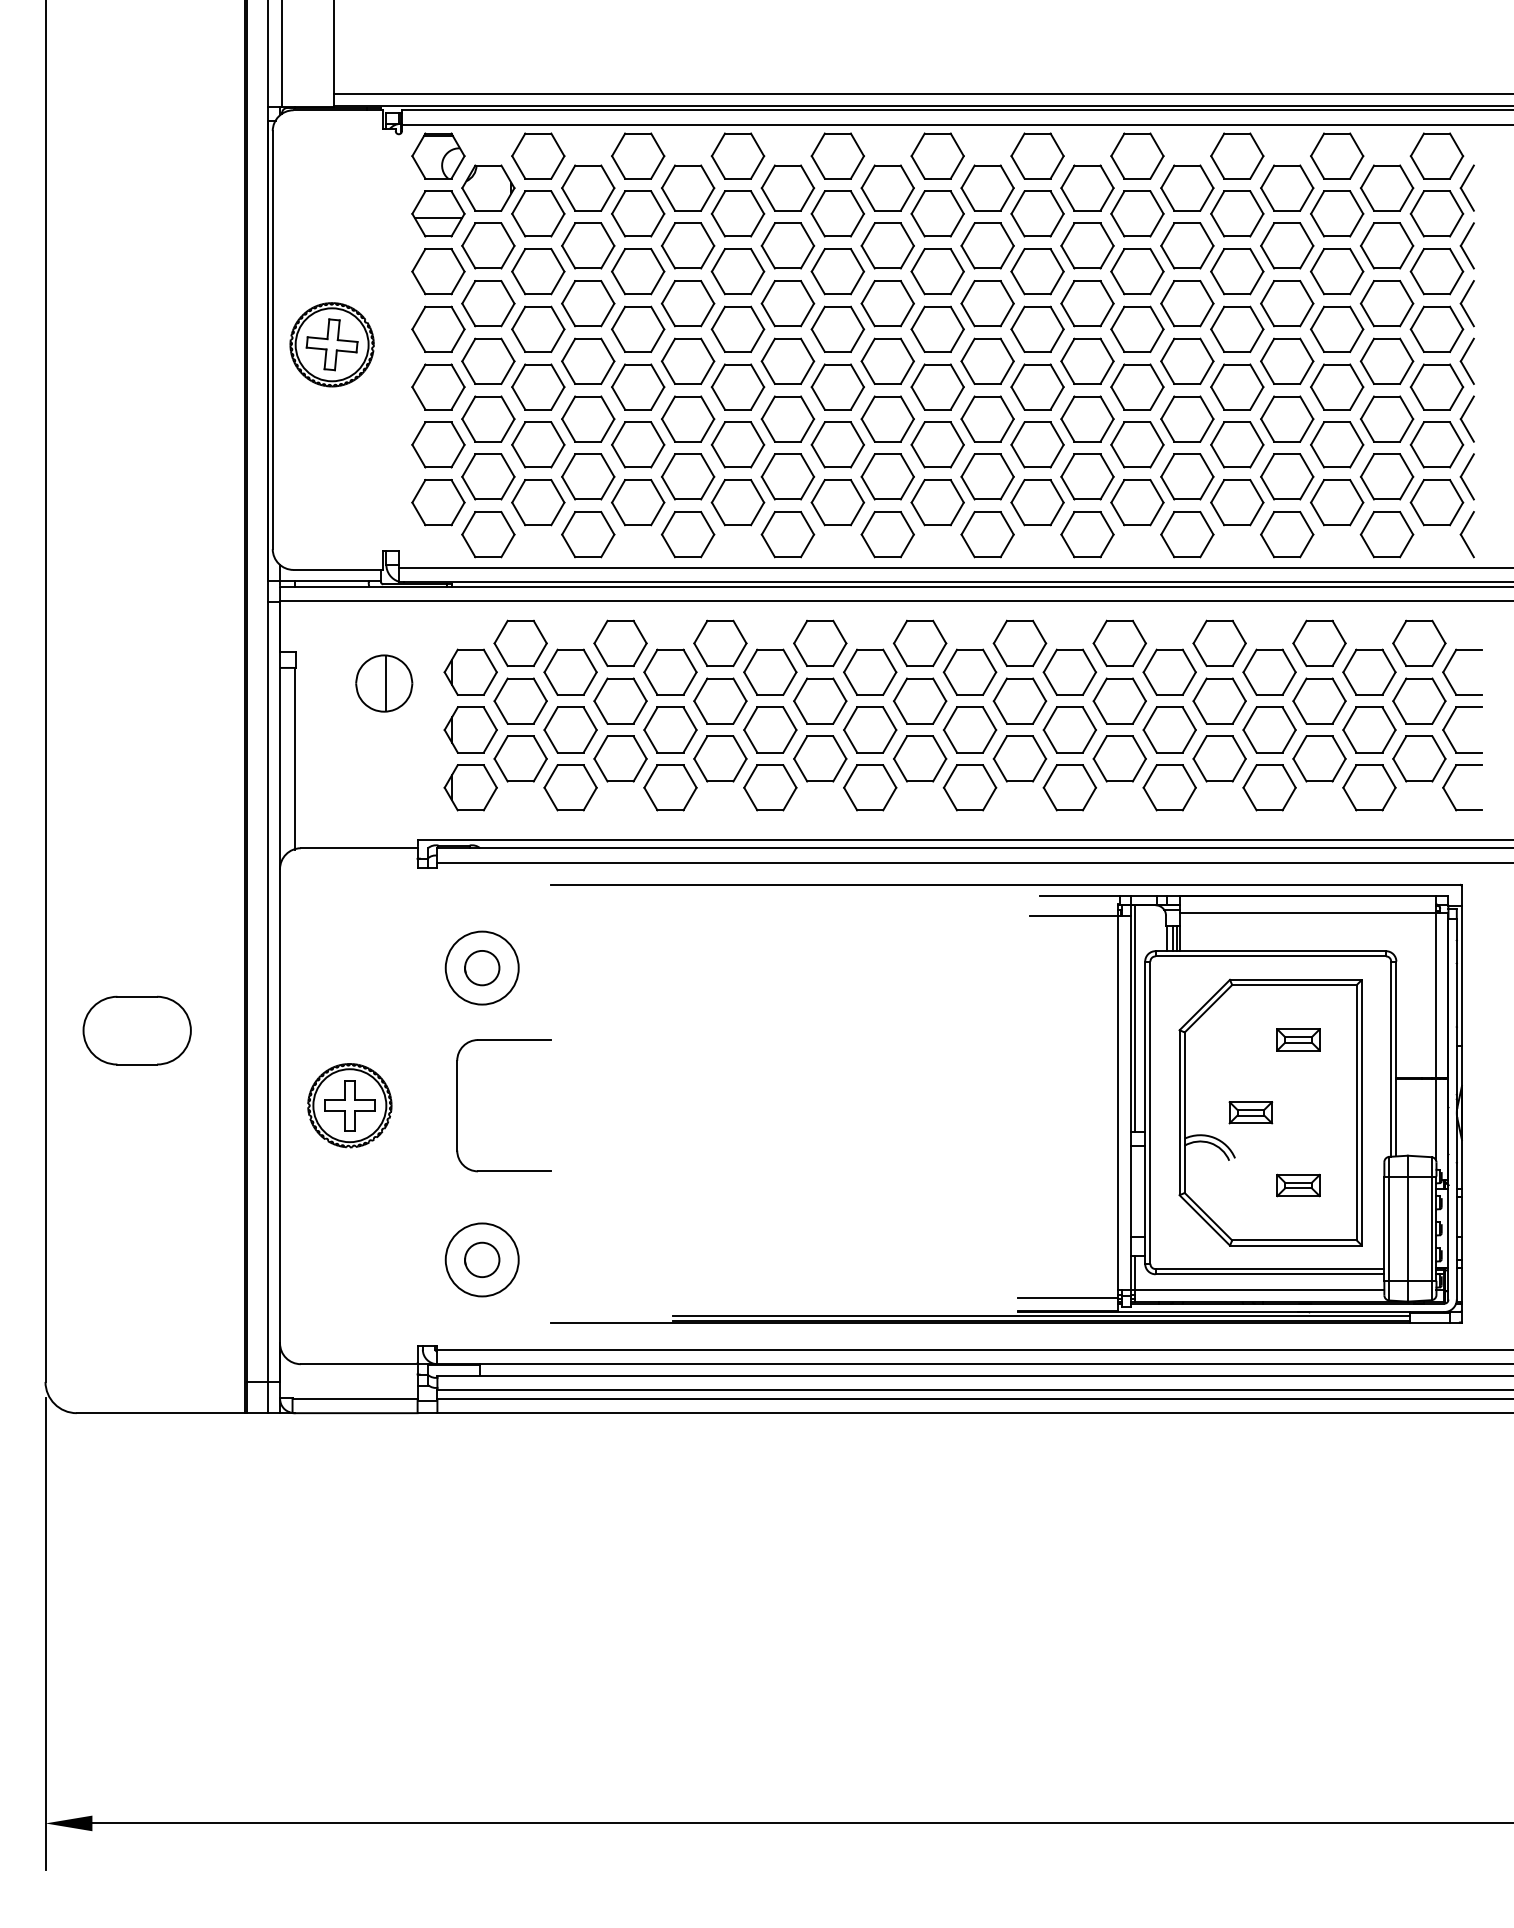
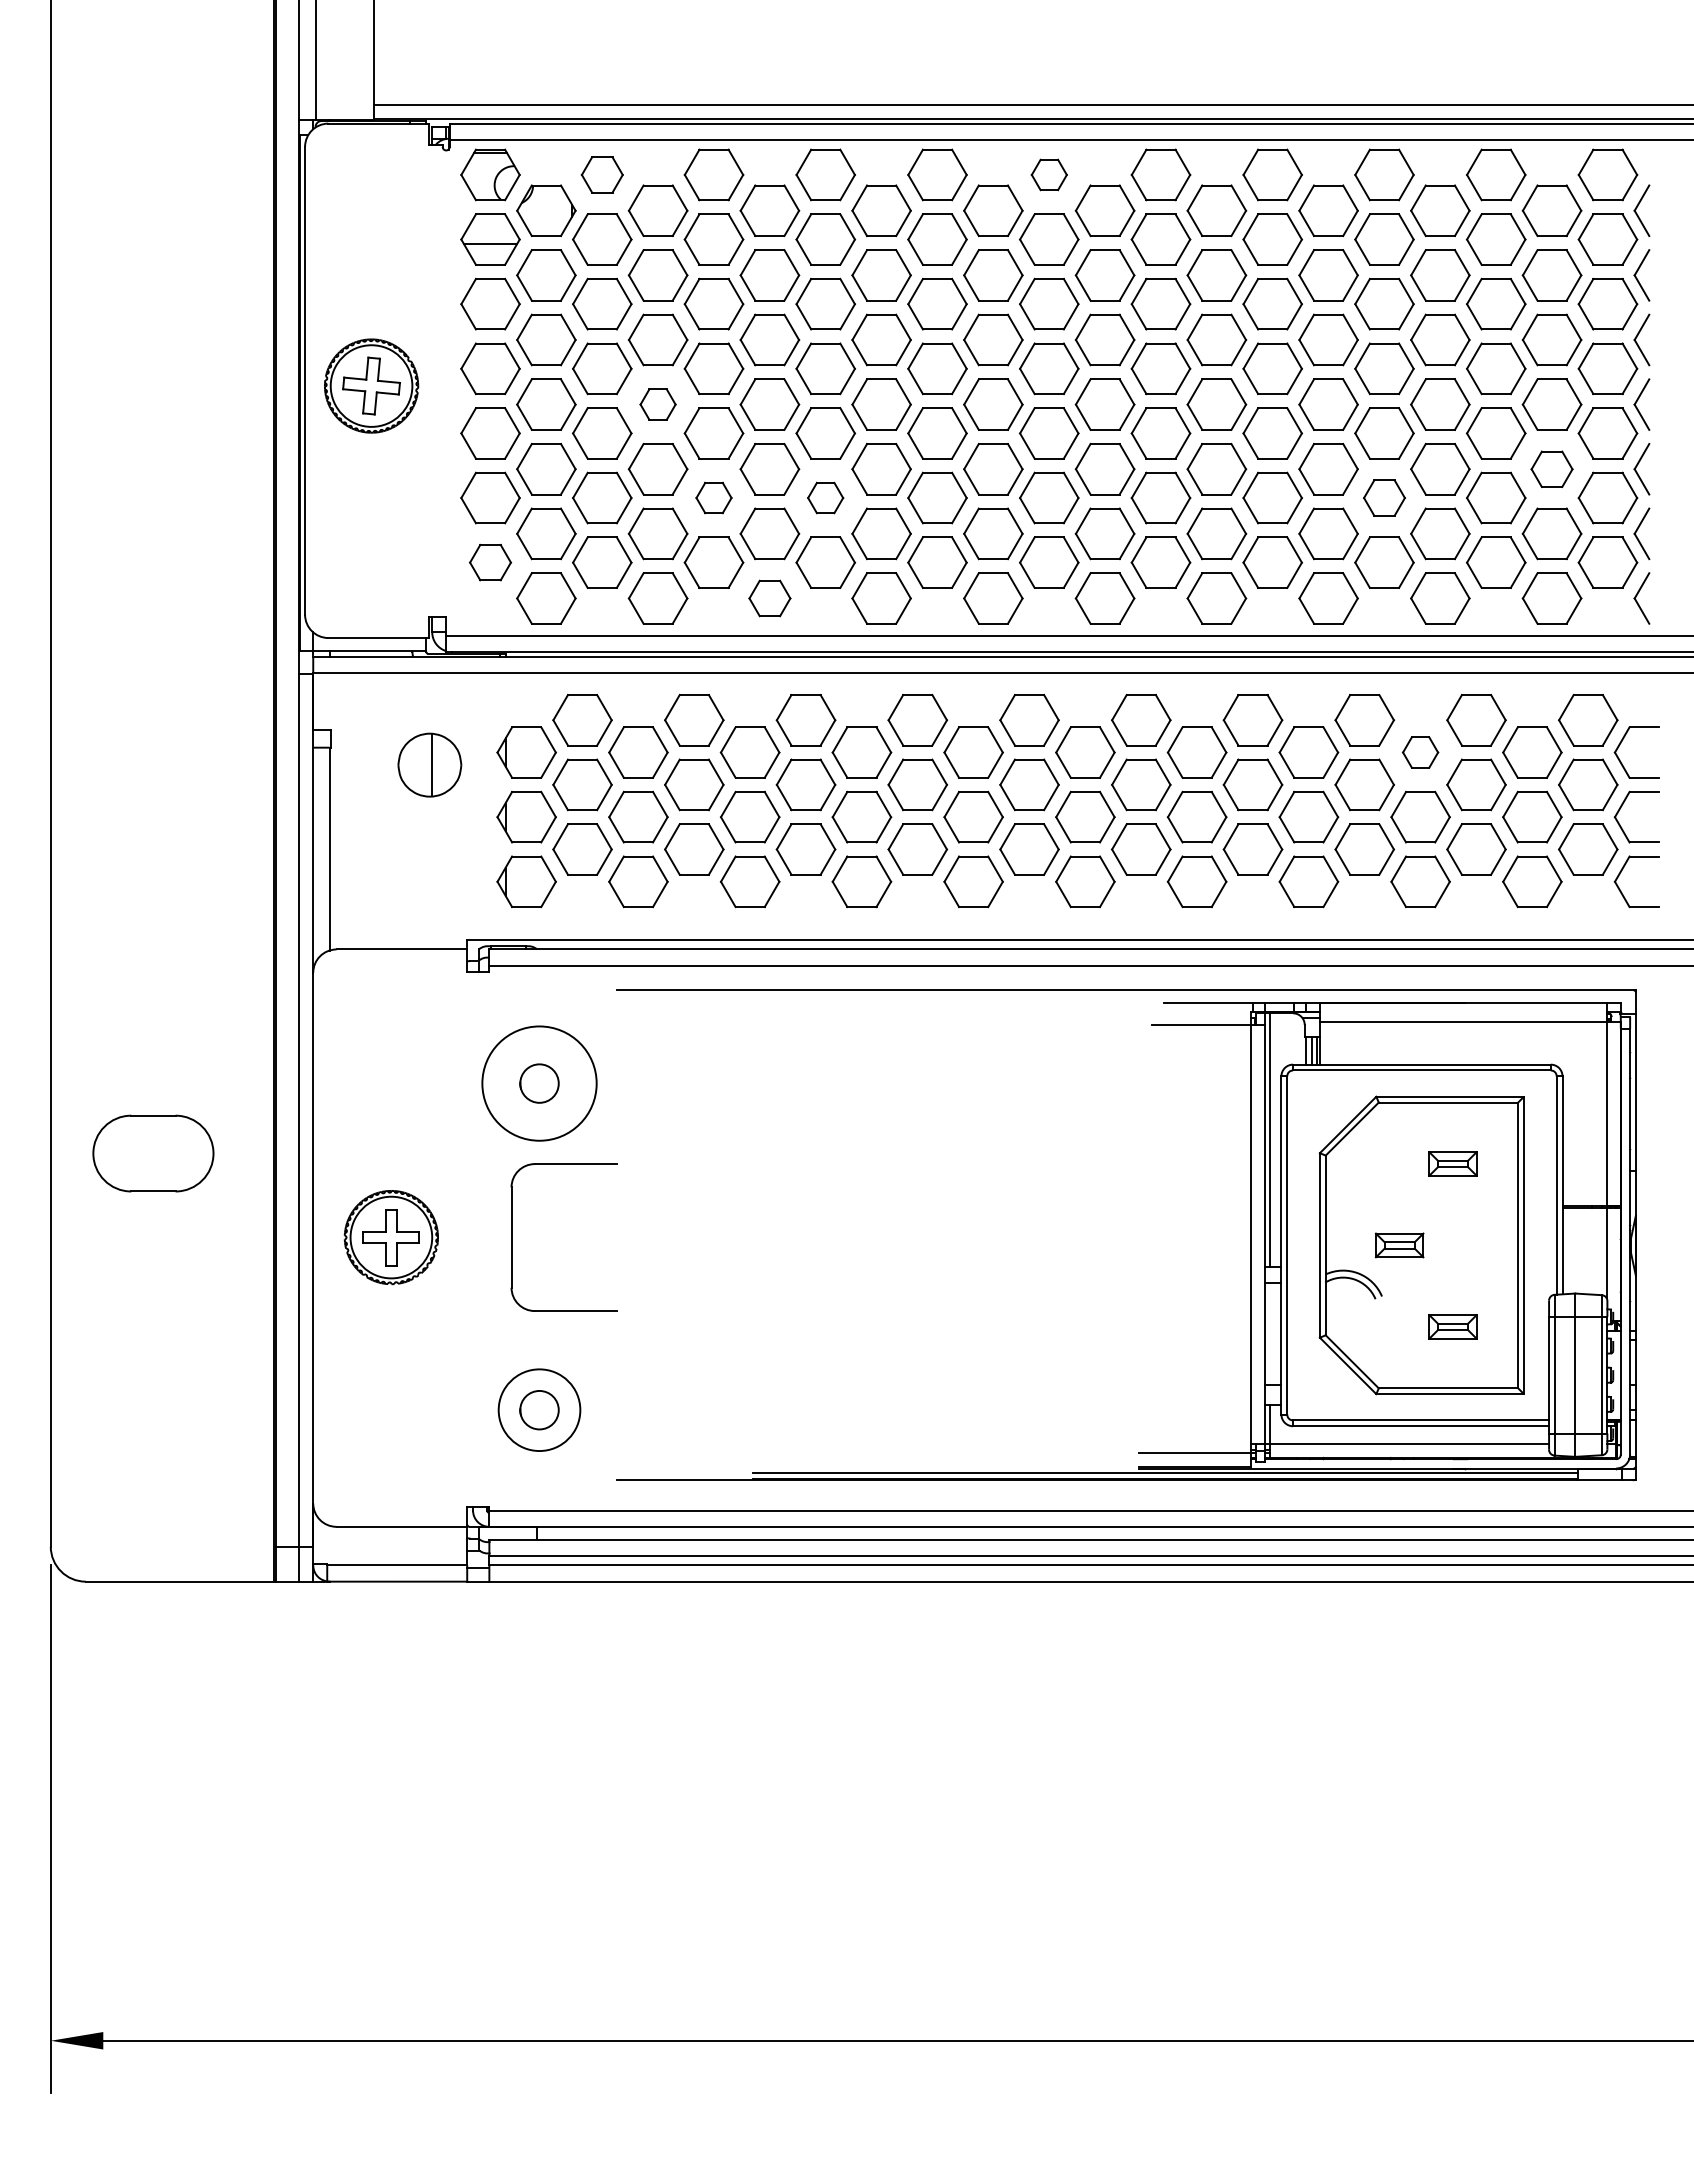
part: (538, 155) -> (602, 174), size x0.7
part: (937, 155) -> (1049, 174), size x0.6
part: (587, 361) -> (657, 404), size x0.6
part: (1386, 419) -> (1551, 469), size x0.7
part: (637, 444) -> (713, 497), size x0.6
part: (737, 444) -> (825, 497), size x0.6
part: (1237, 444) -> (1384, 497), size x0.7
part: (438, 502) -> (490, 562), size x0.7
part: (687, 534) -> (769, 598), size x0.7
part: (1269, 672) -> (1420, 752), size x0.6
circle: (482, 968) -> (539, 1083), size x1.4

